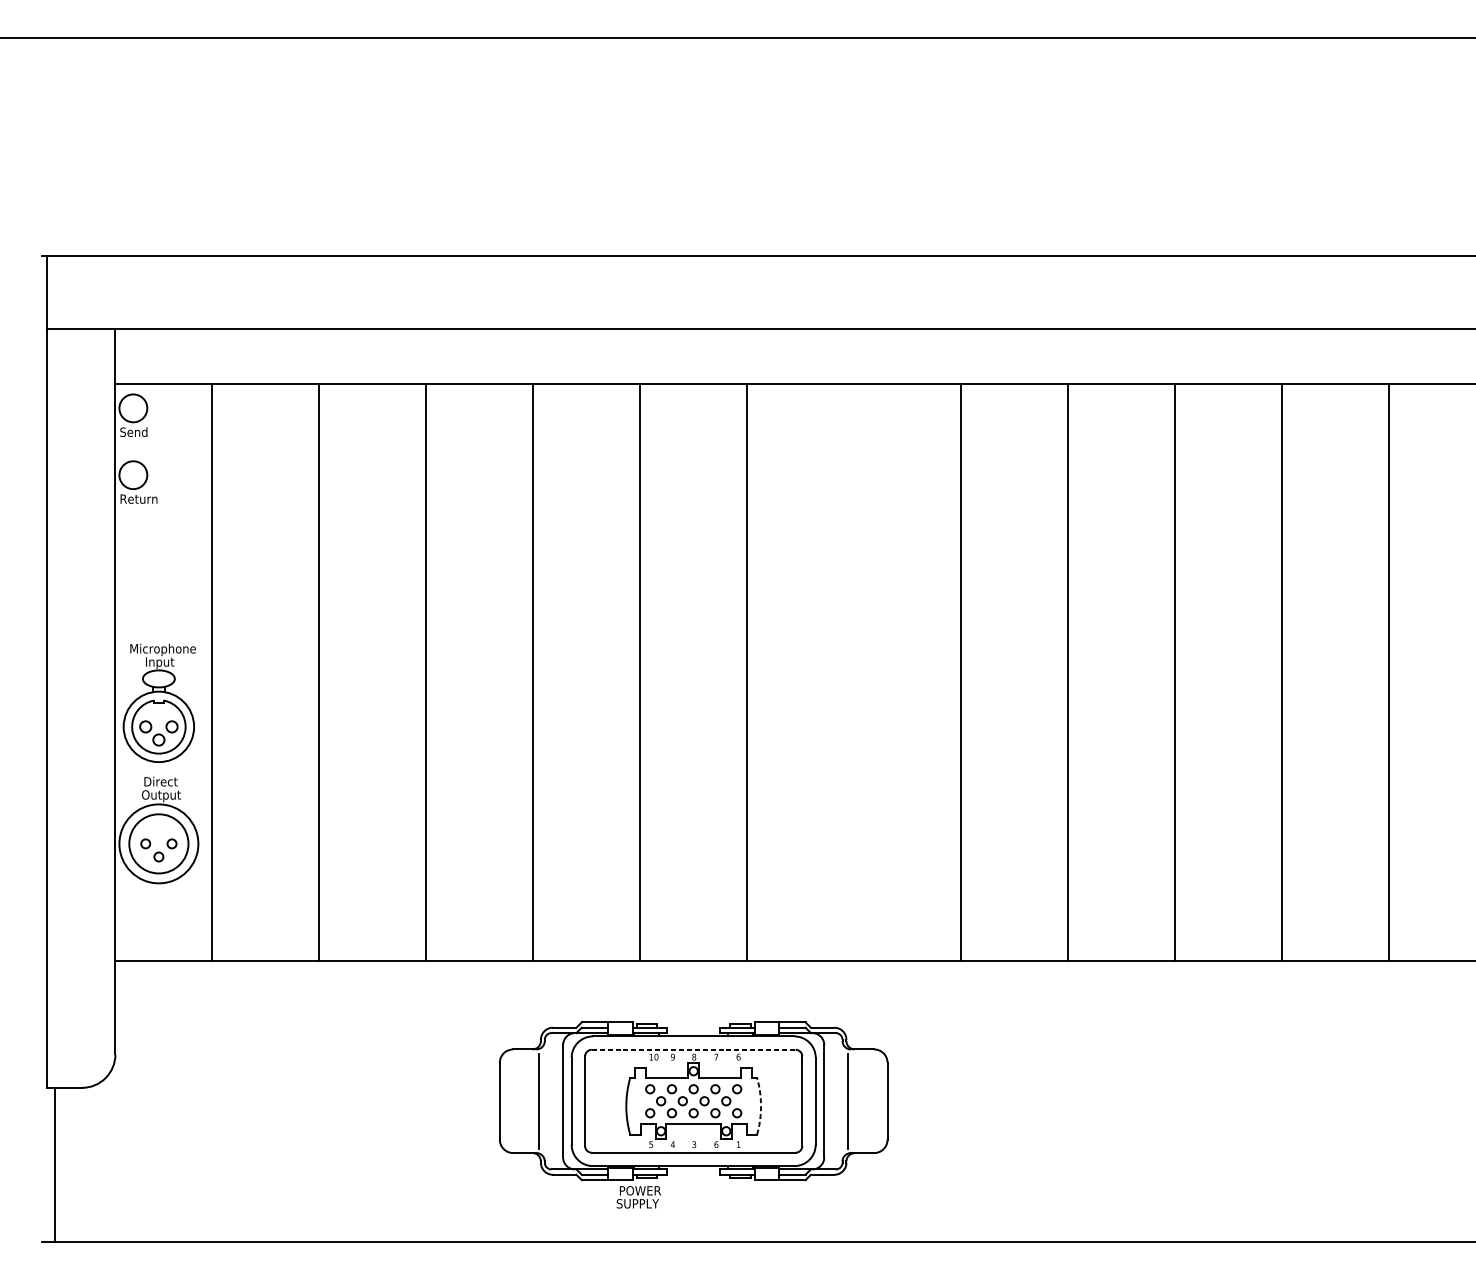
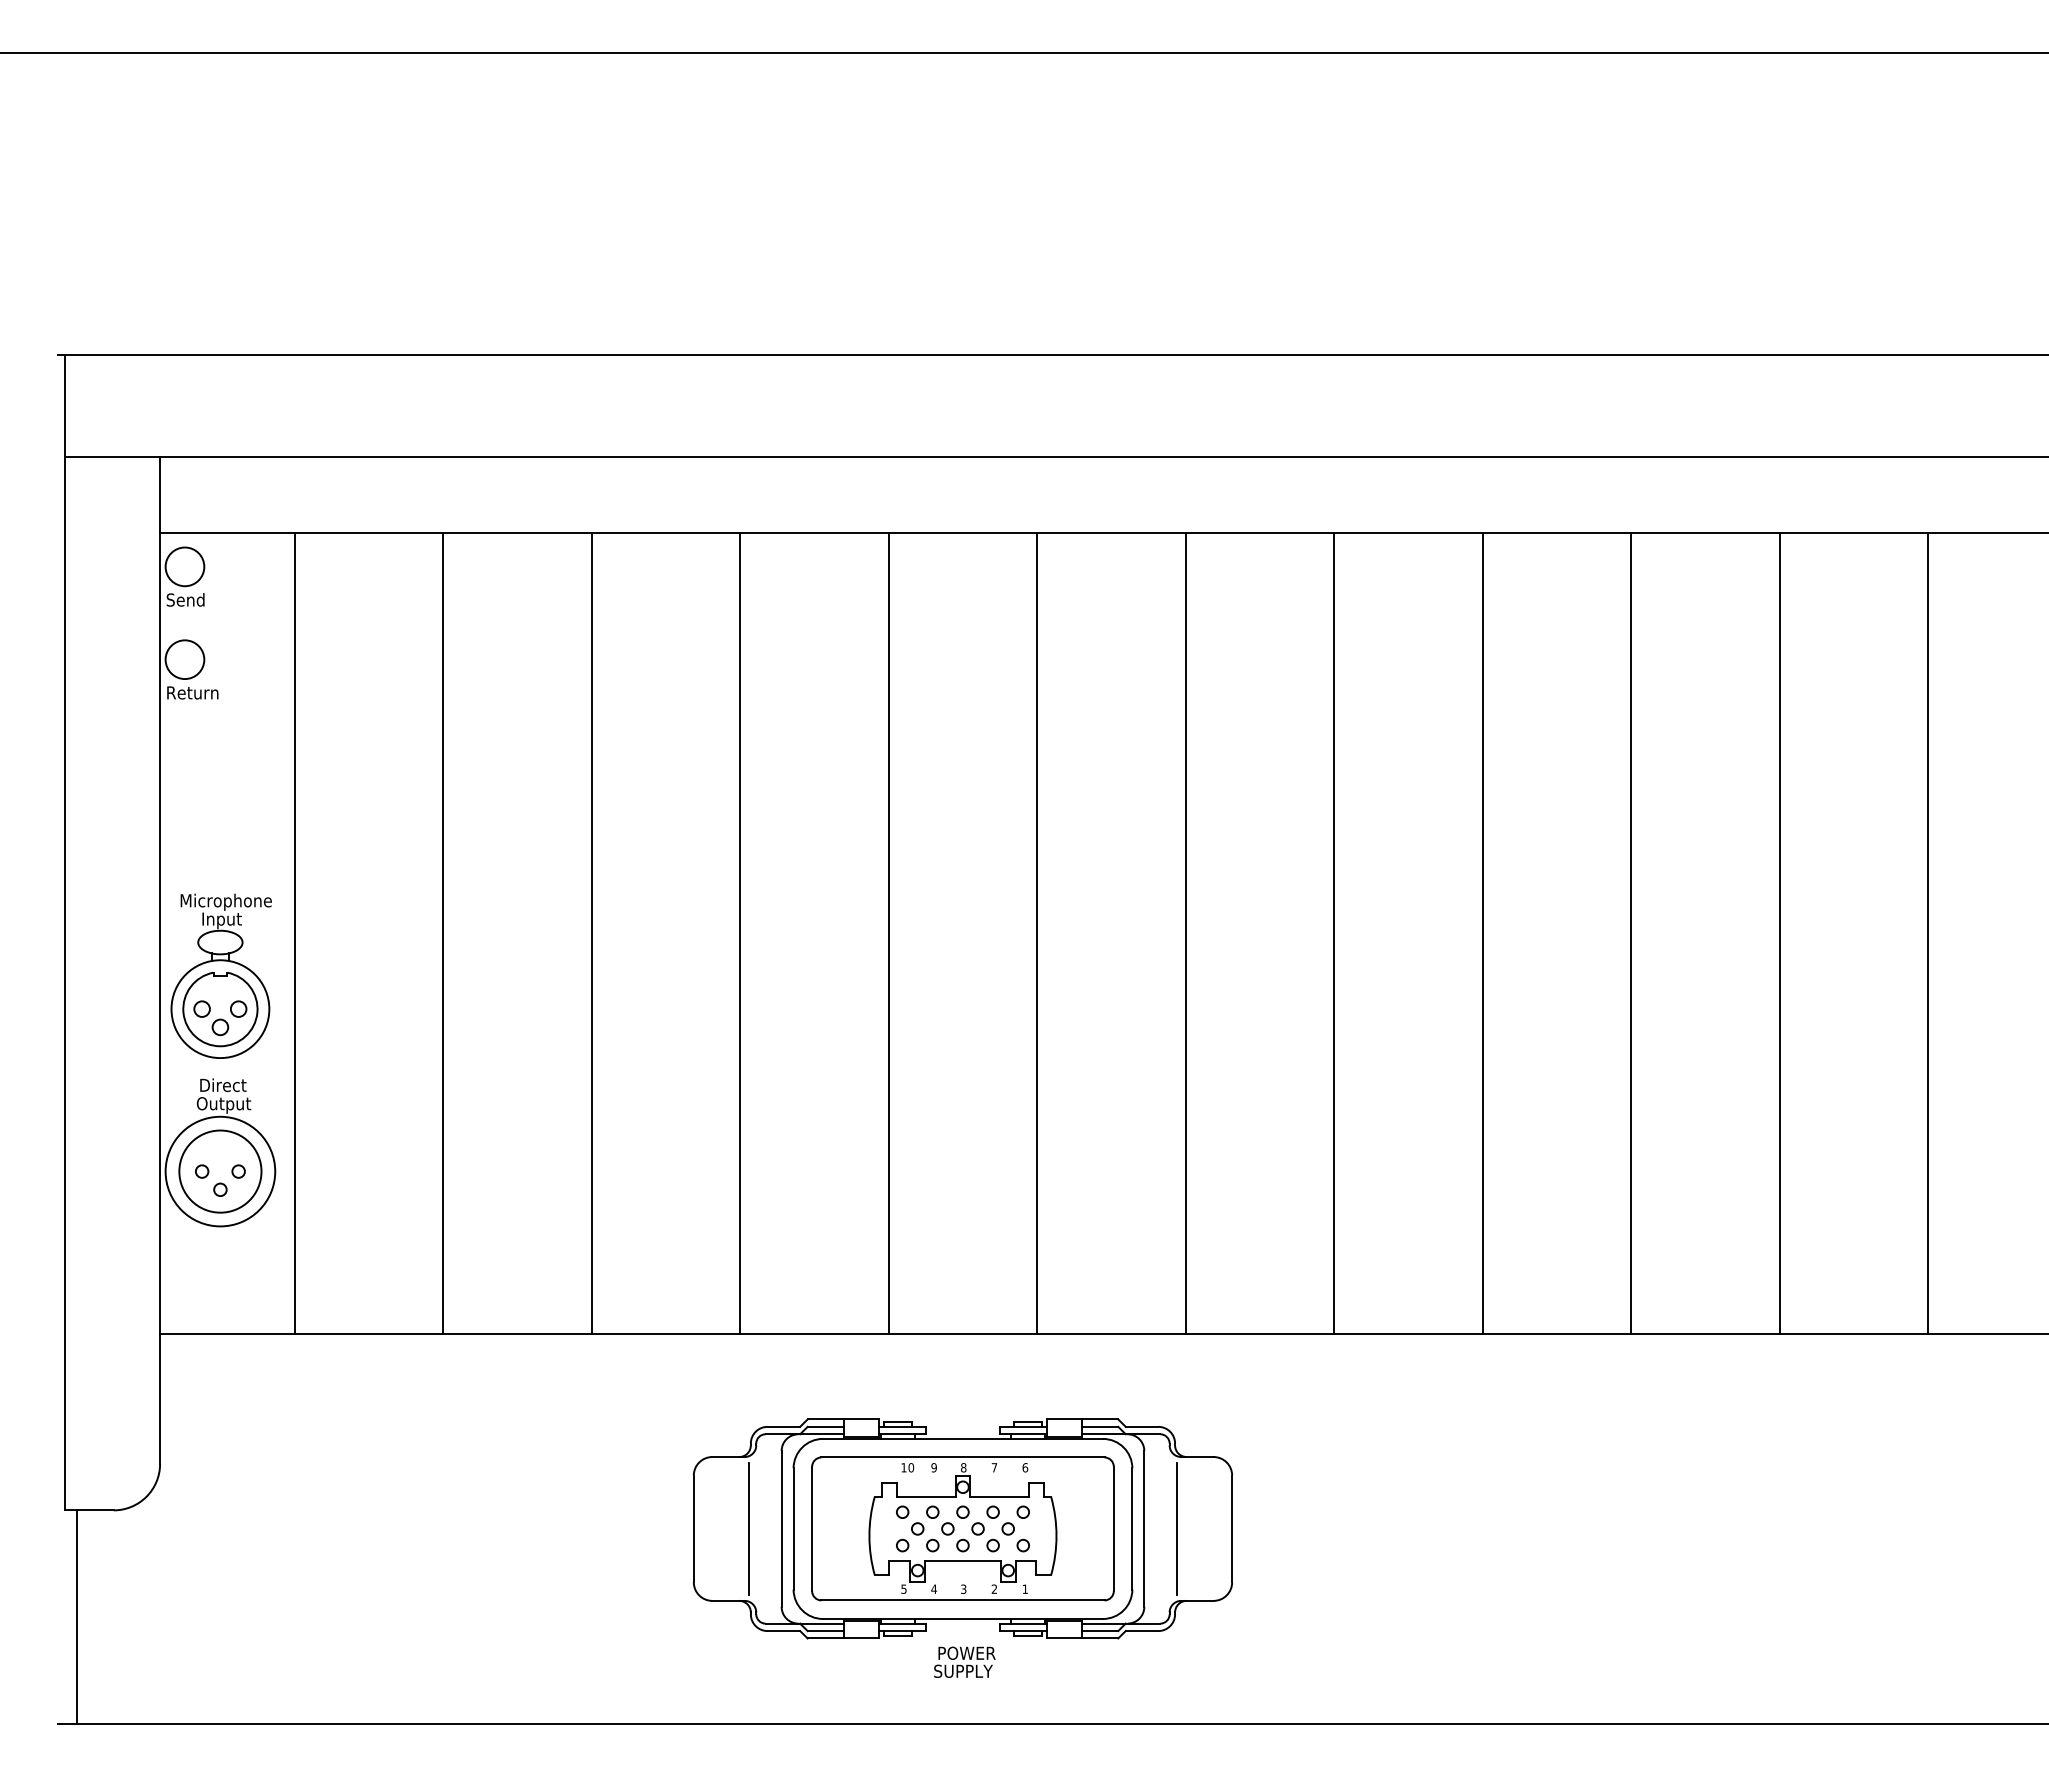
line: (853, 672) -> (1185, 933), added
line: (693, 1049) -> (962, 1457), dashed -> solid
arc: (761, 1106) -> (1056, 1536), dashed -> solid
text: (716, 1144) -> (994, 1588), 6 -> 2
text: (638, 1196) -> (964, 1661), moved

